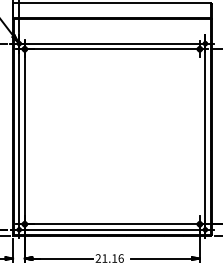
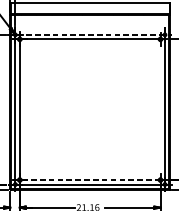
line: (112, 43) -> (90, 34), solid -> dashed
line: (112, 224) -> (90, 180), solid -> dashed

